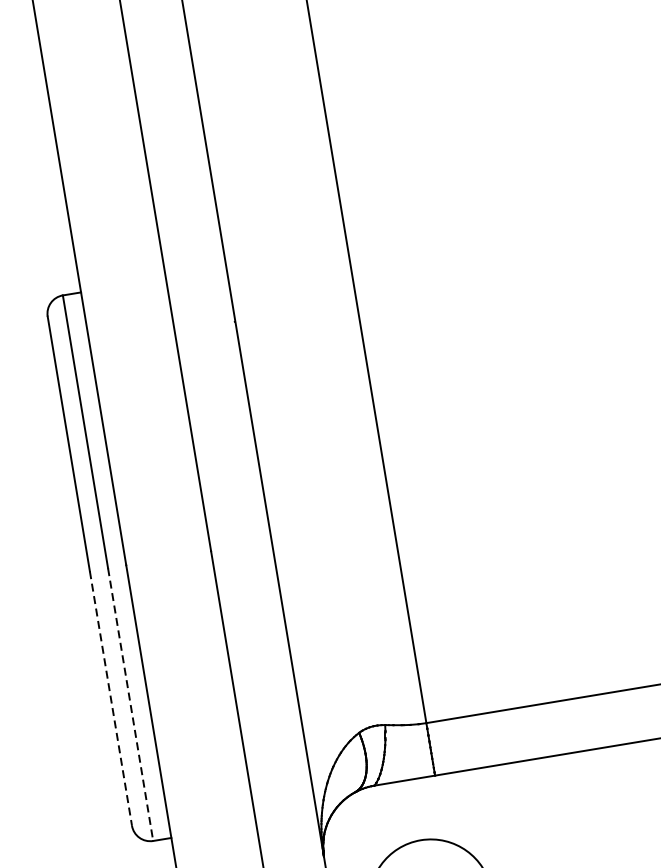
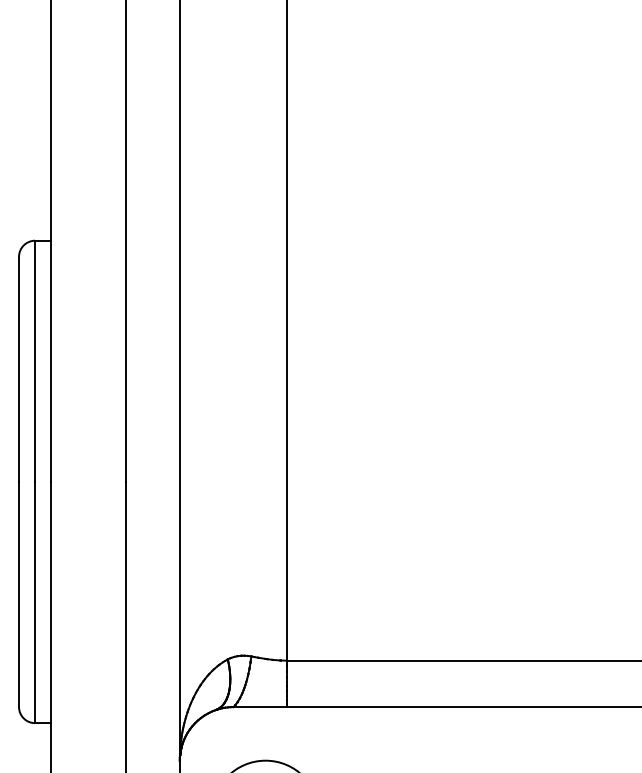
line: (111, 698) -> (19, 594), dashed -> solid
line: (131, 704) -> (35, 602), dashed -> solid

